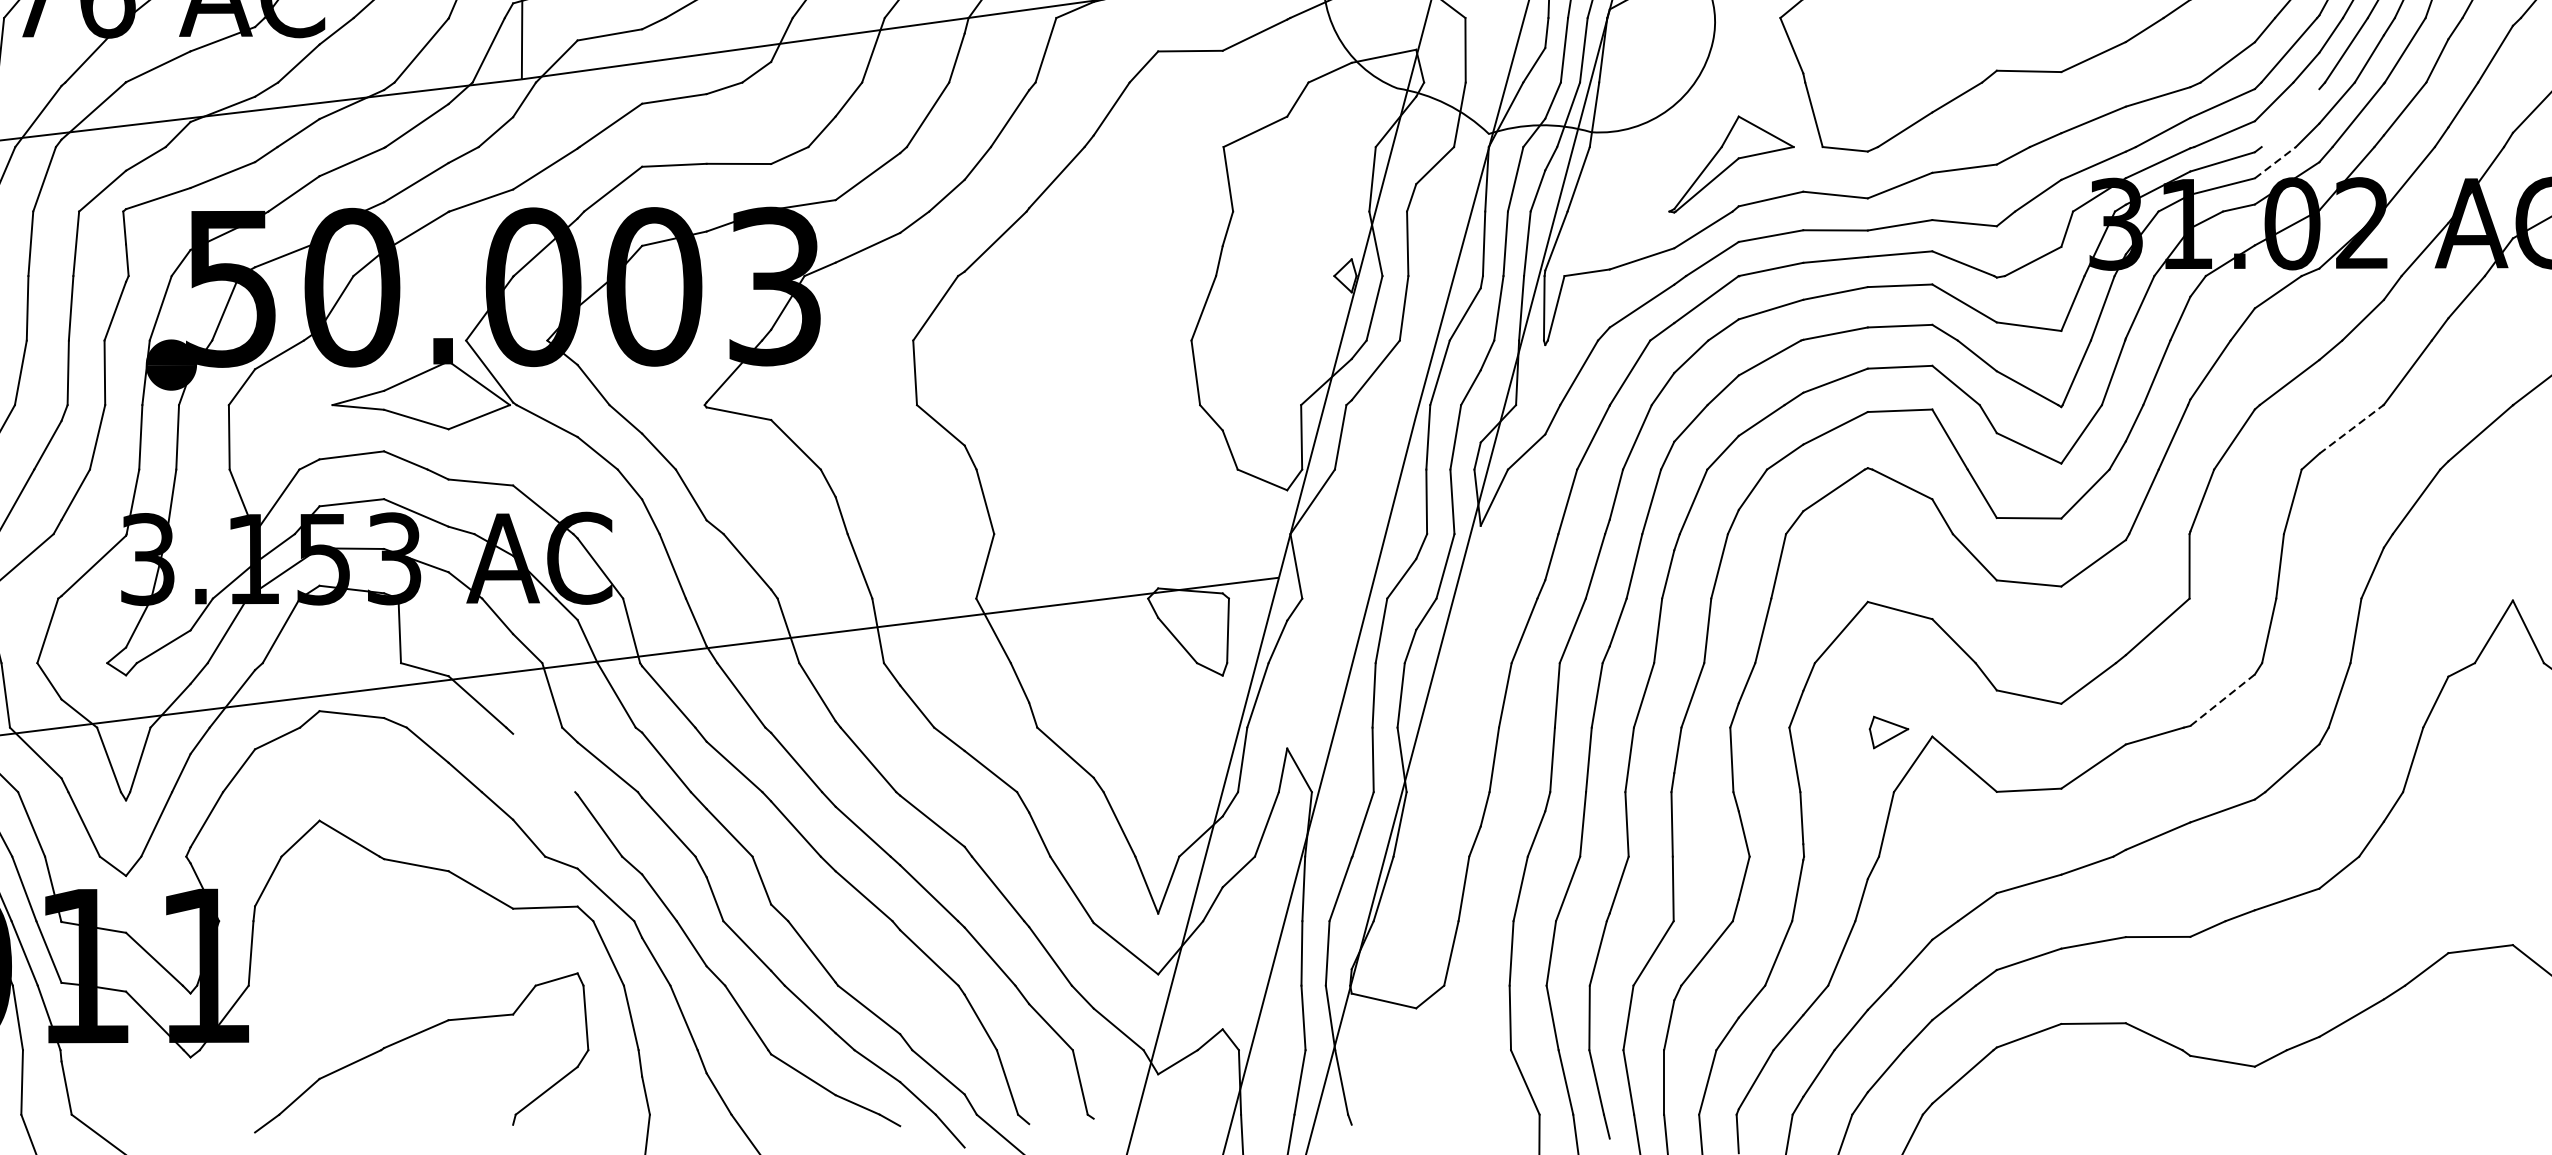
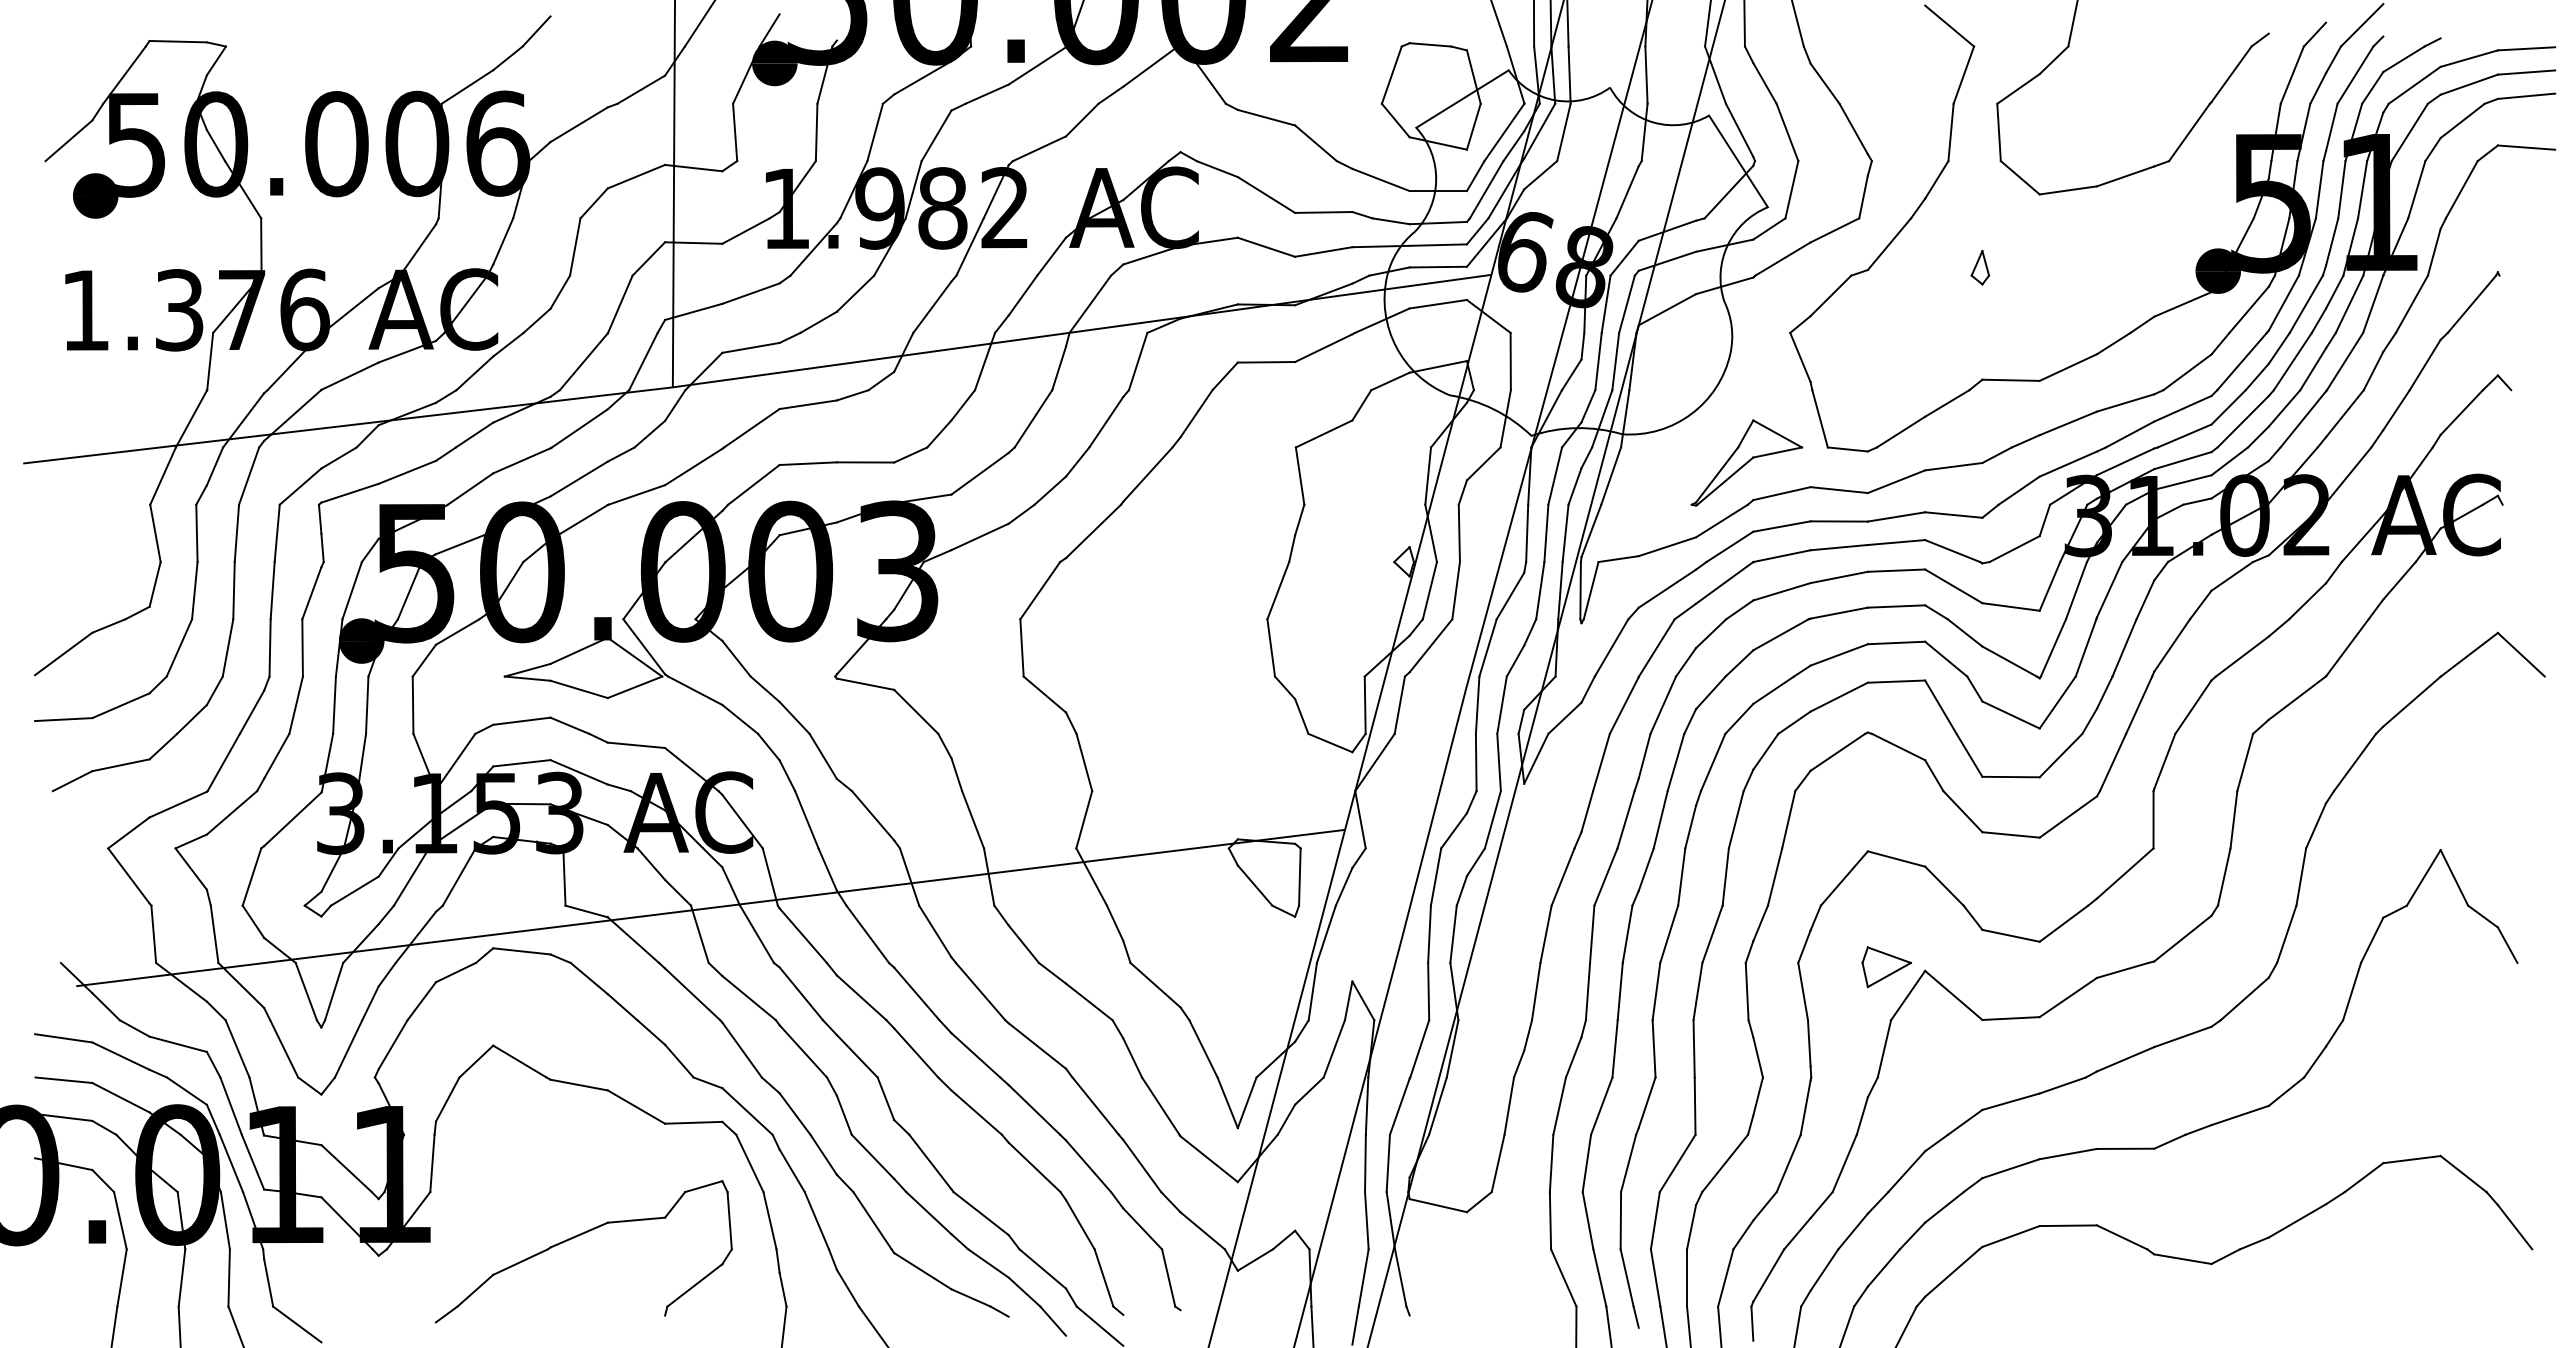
line: (2289, 117) -> (2242, 421), added
line: (2275, 162) -> (2229, 461), dashed -> solid
line: (2351, 429) -> (2297, 698), dashed -> solid
line: (2222, 700) -> (2182, 938), dashed -> solid
part: (1888, 732) -> (1886, 967), size x1.43
line: (543, 763) -> (692, 994), added

